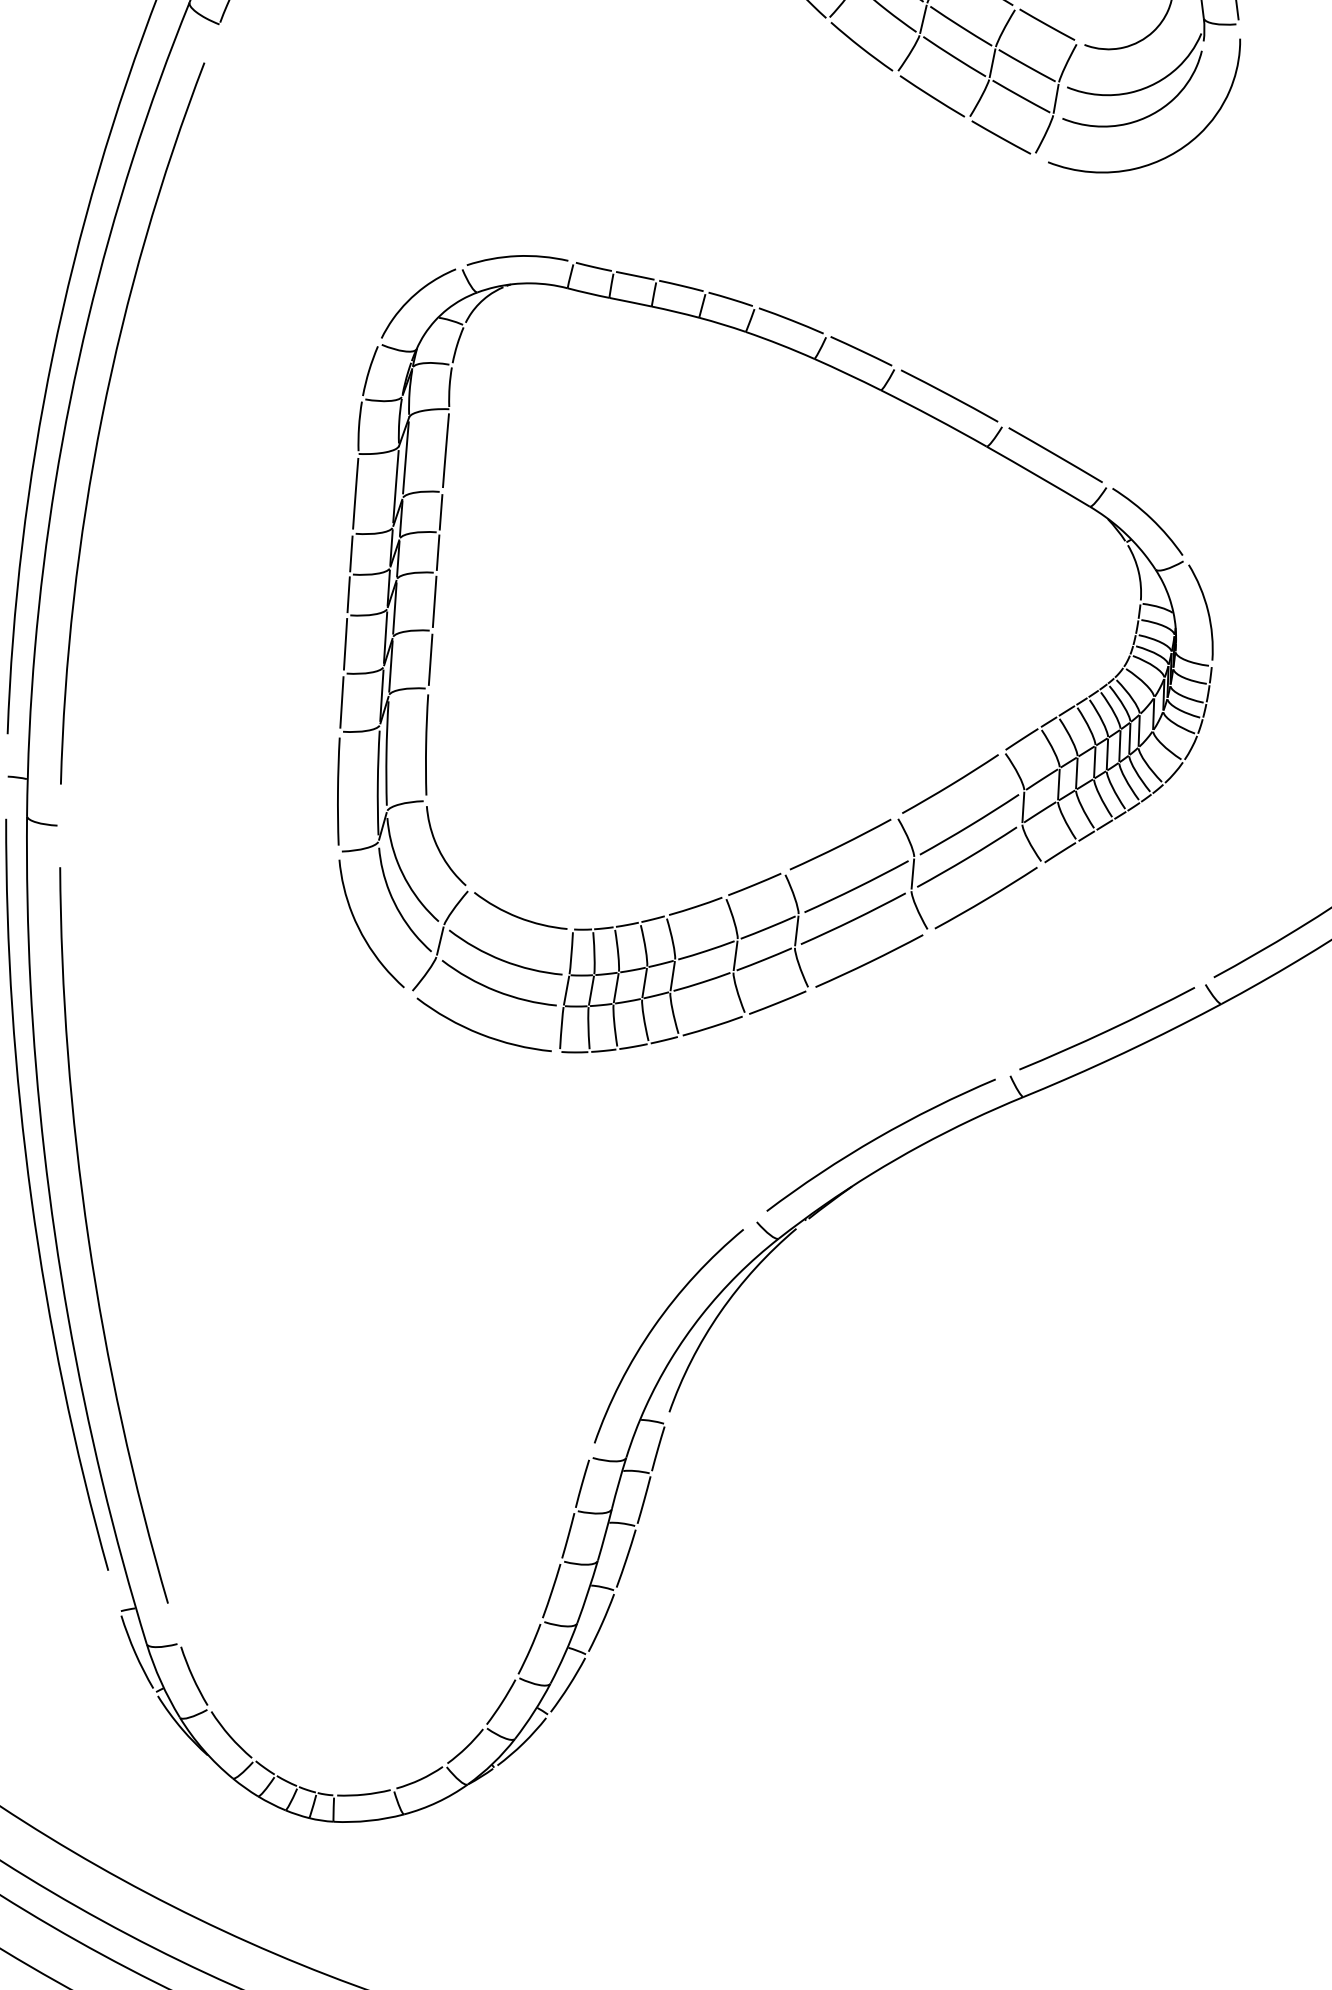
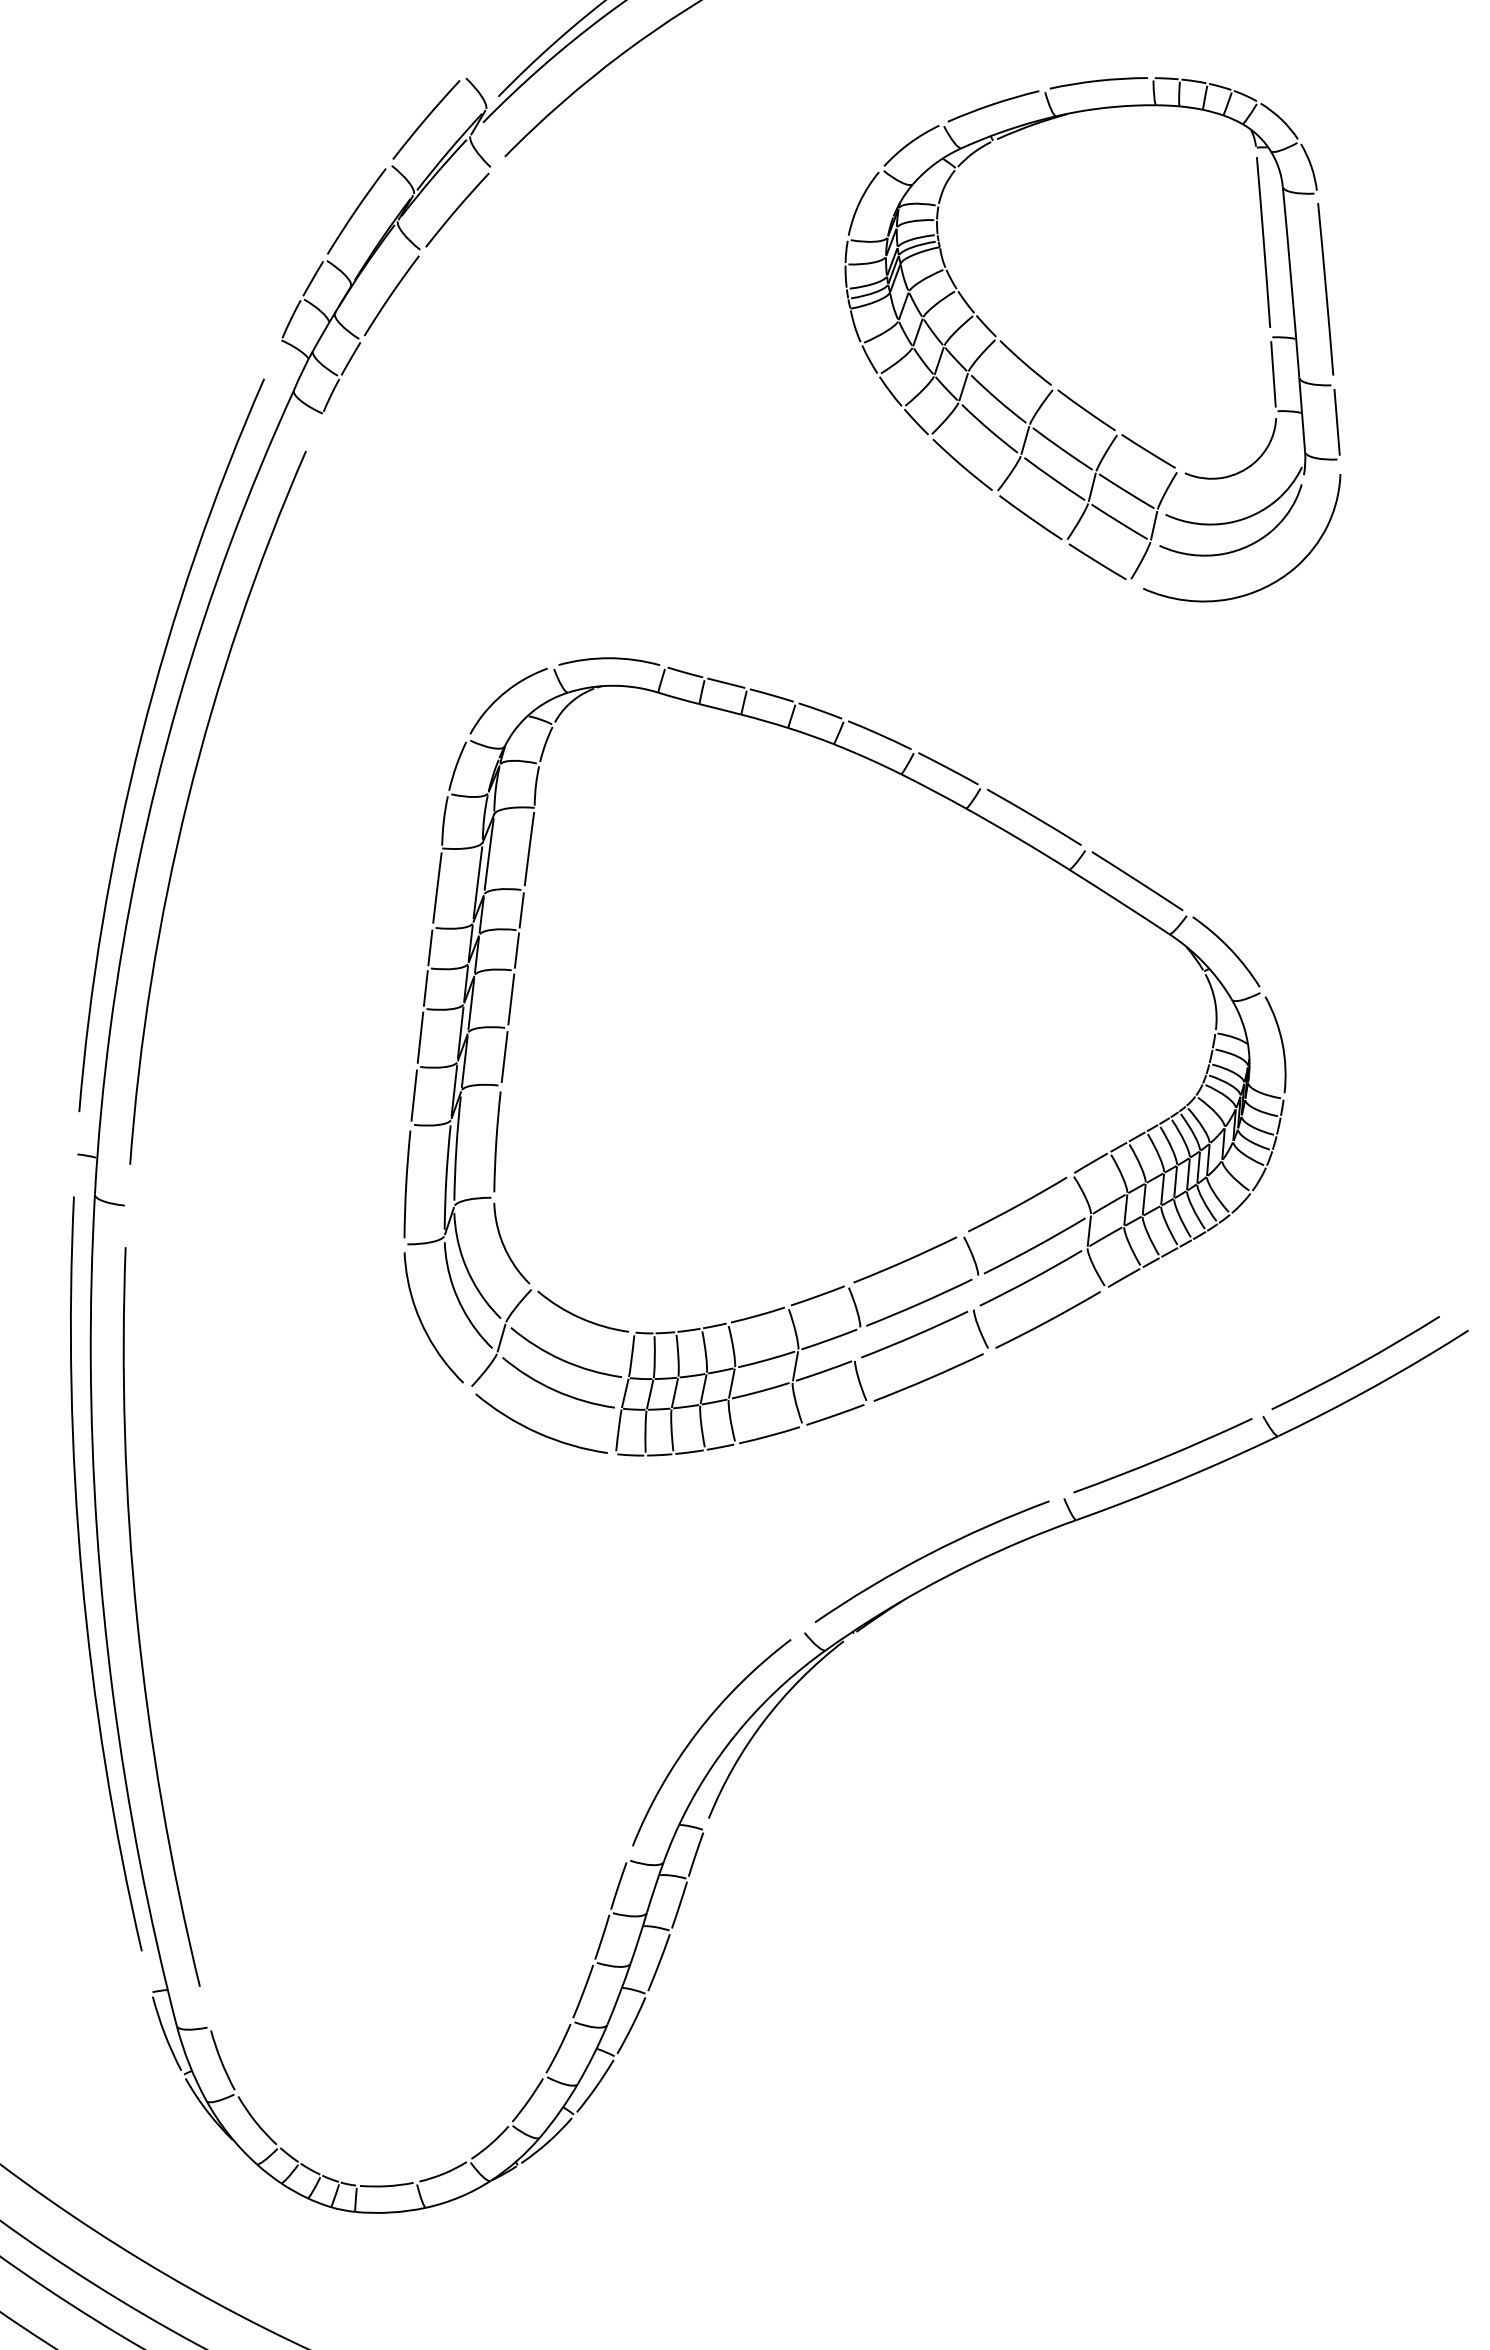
line: (912, 873) -> (975, 1292), removed
line: (796, 930) -> (857, 1343), removed

